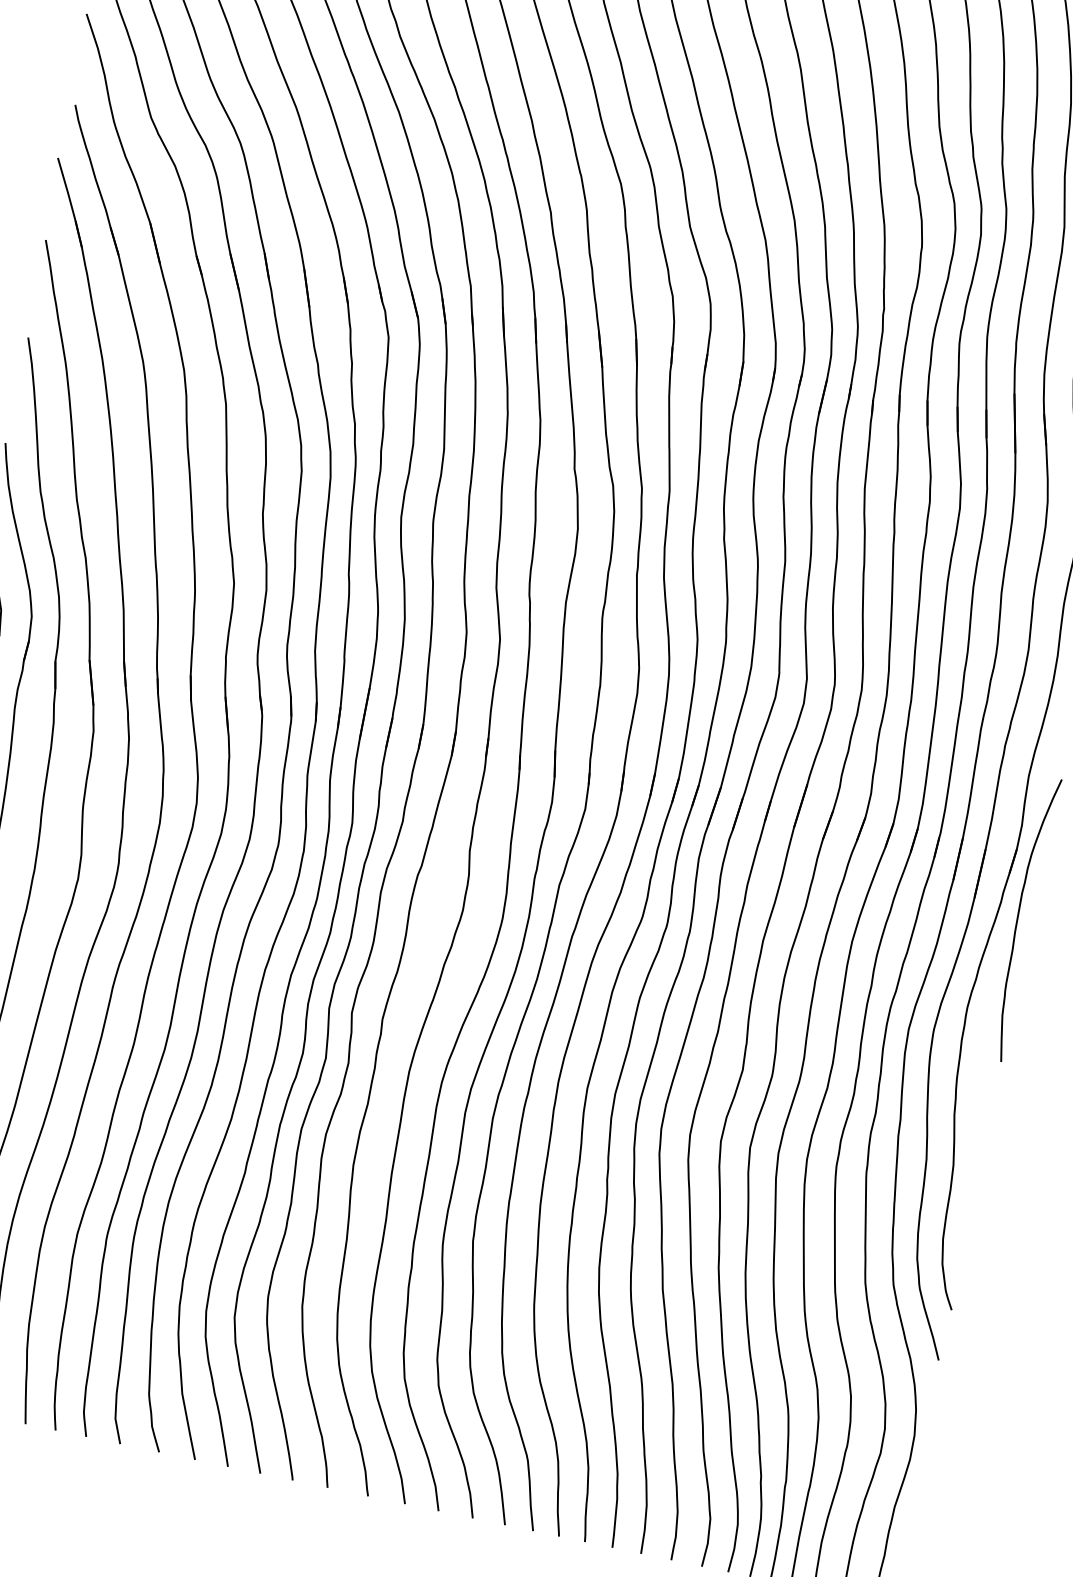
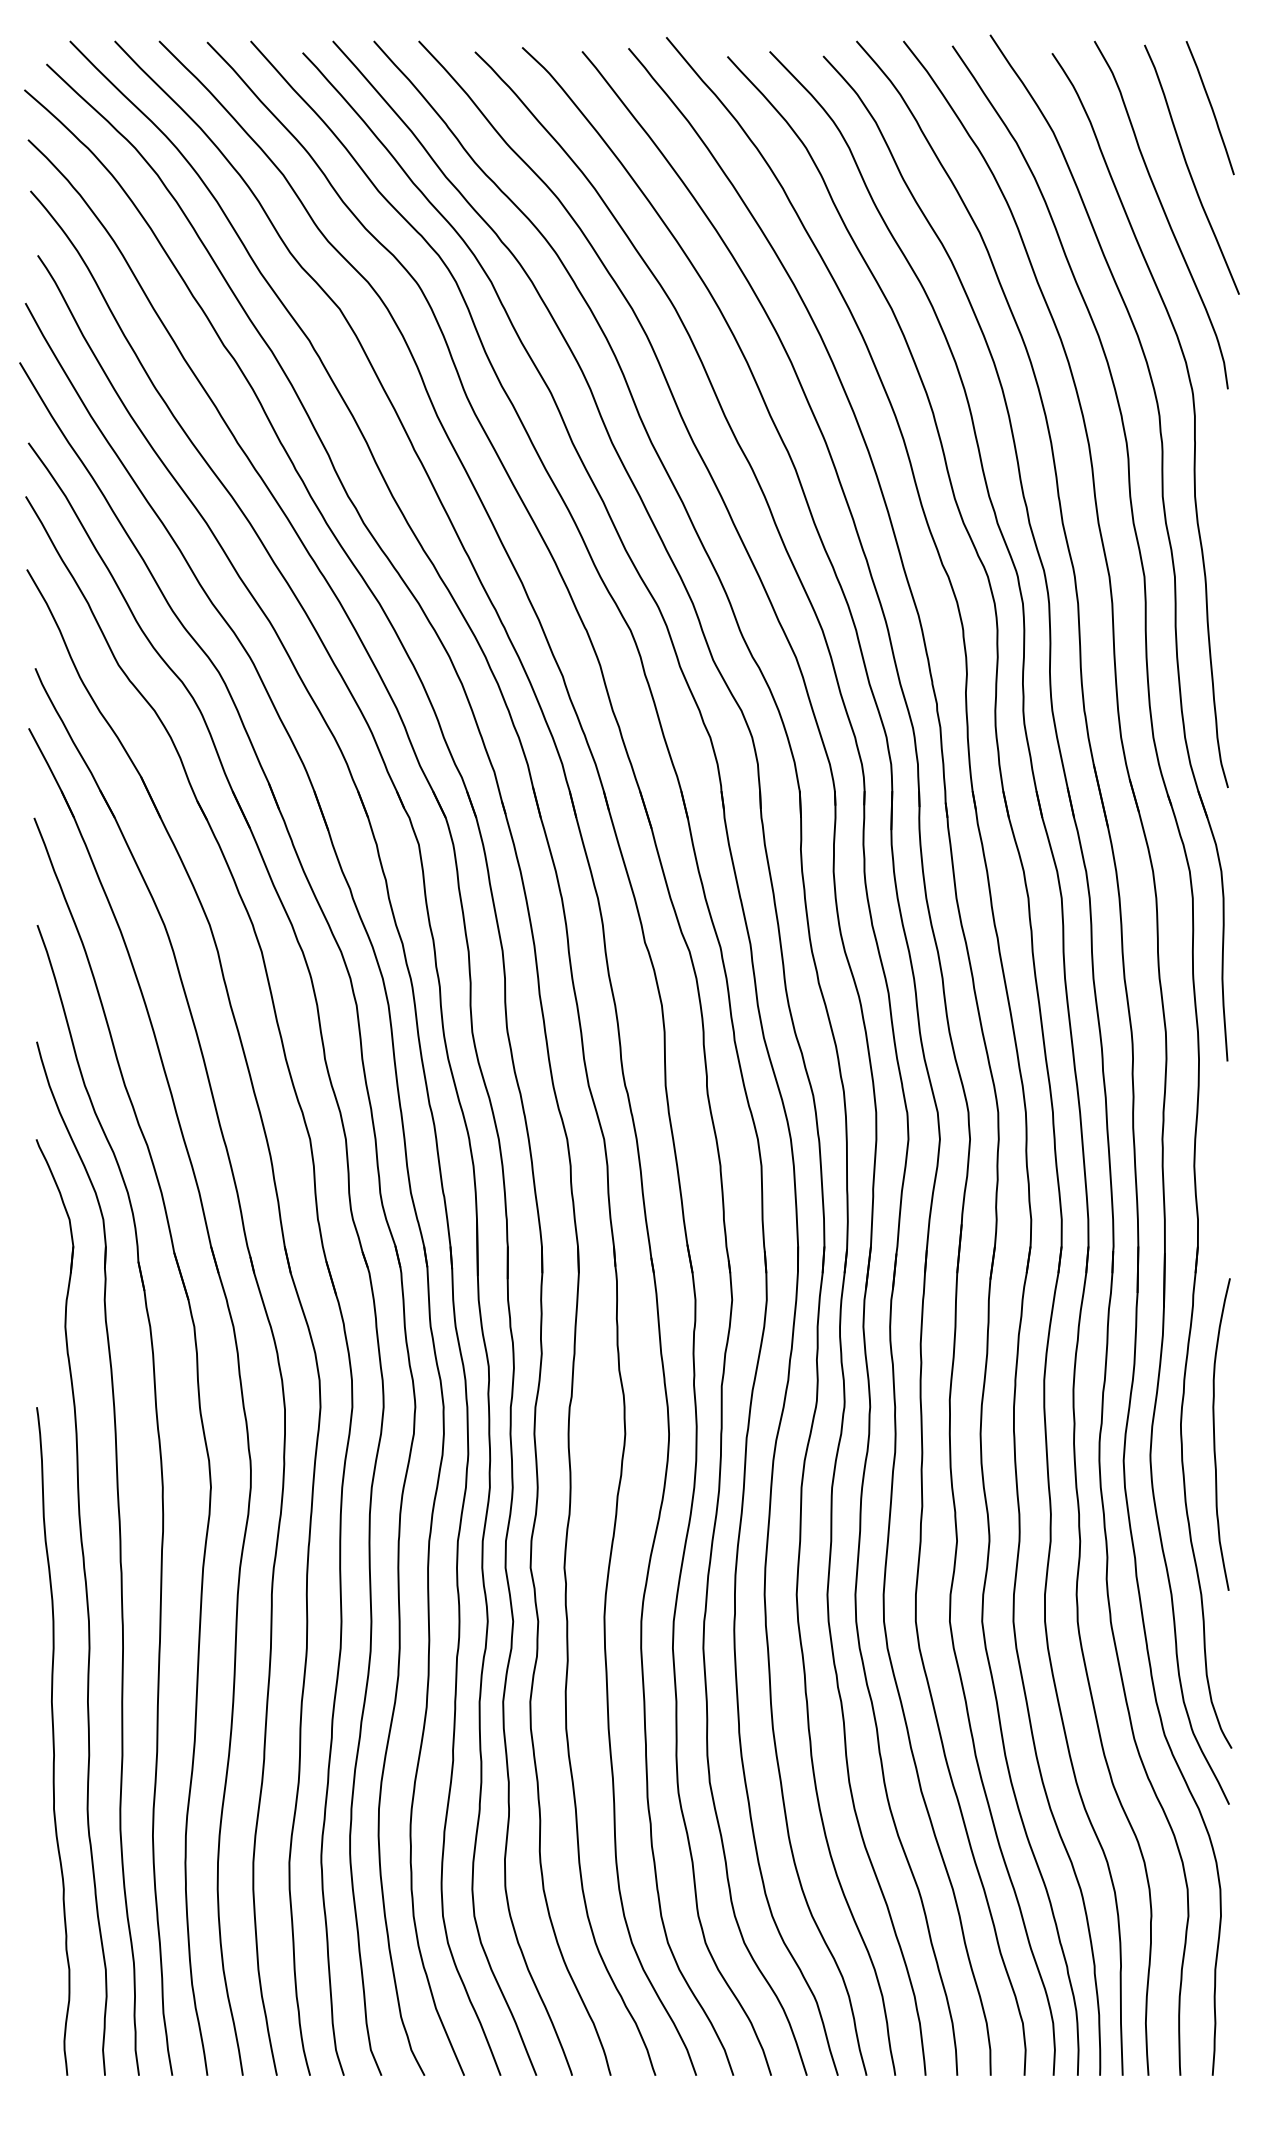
curve: (1018, 919) -> (1215, 1436), moved

